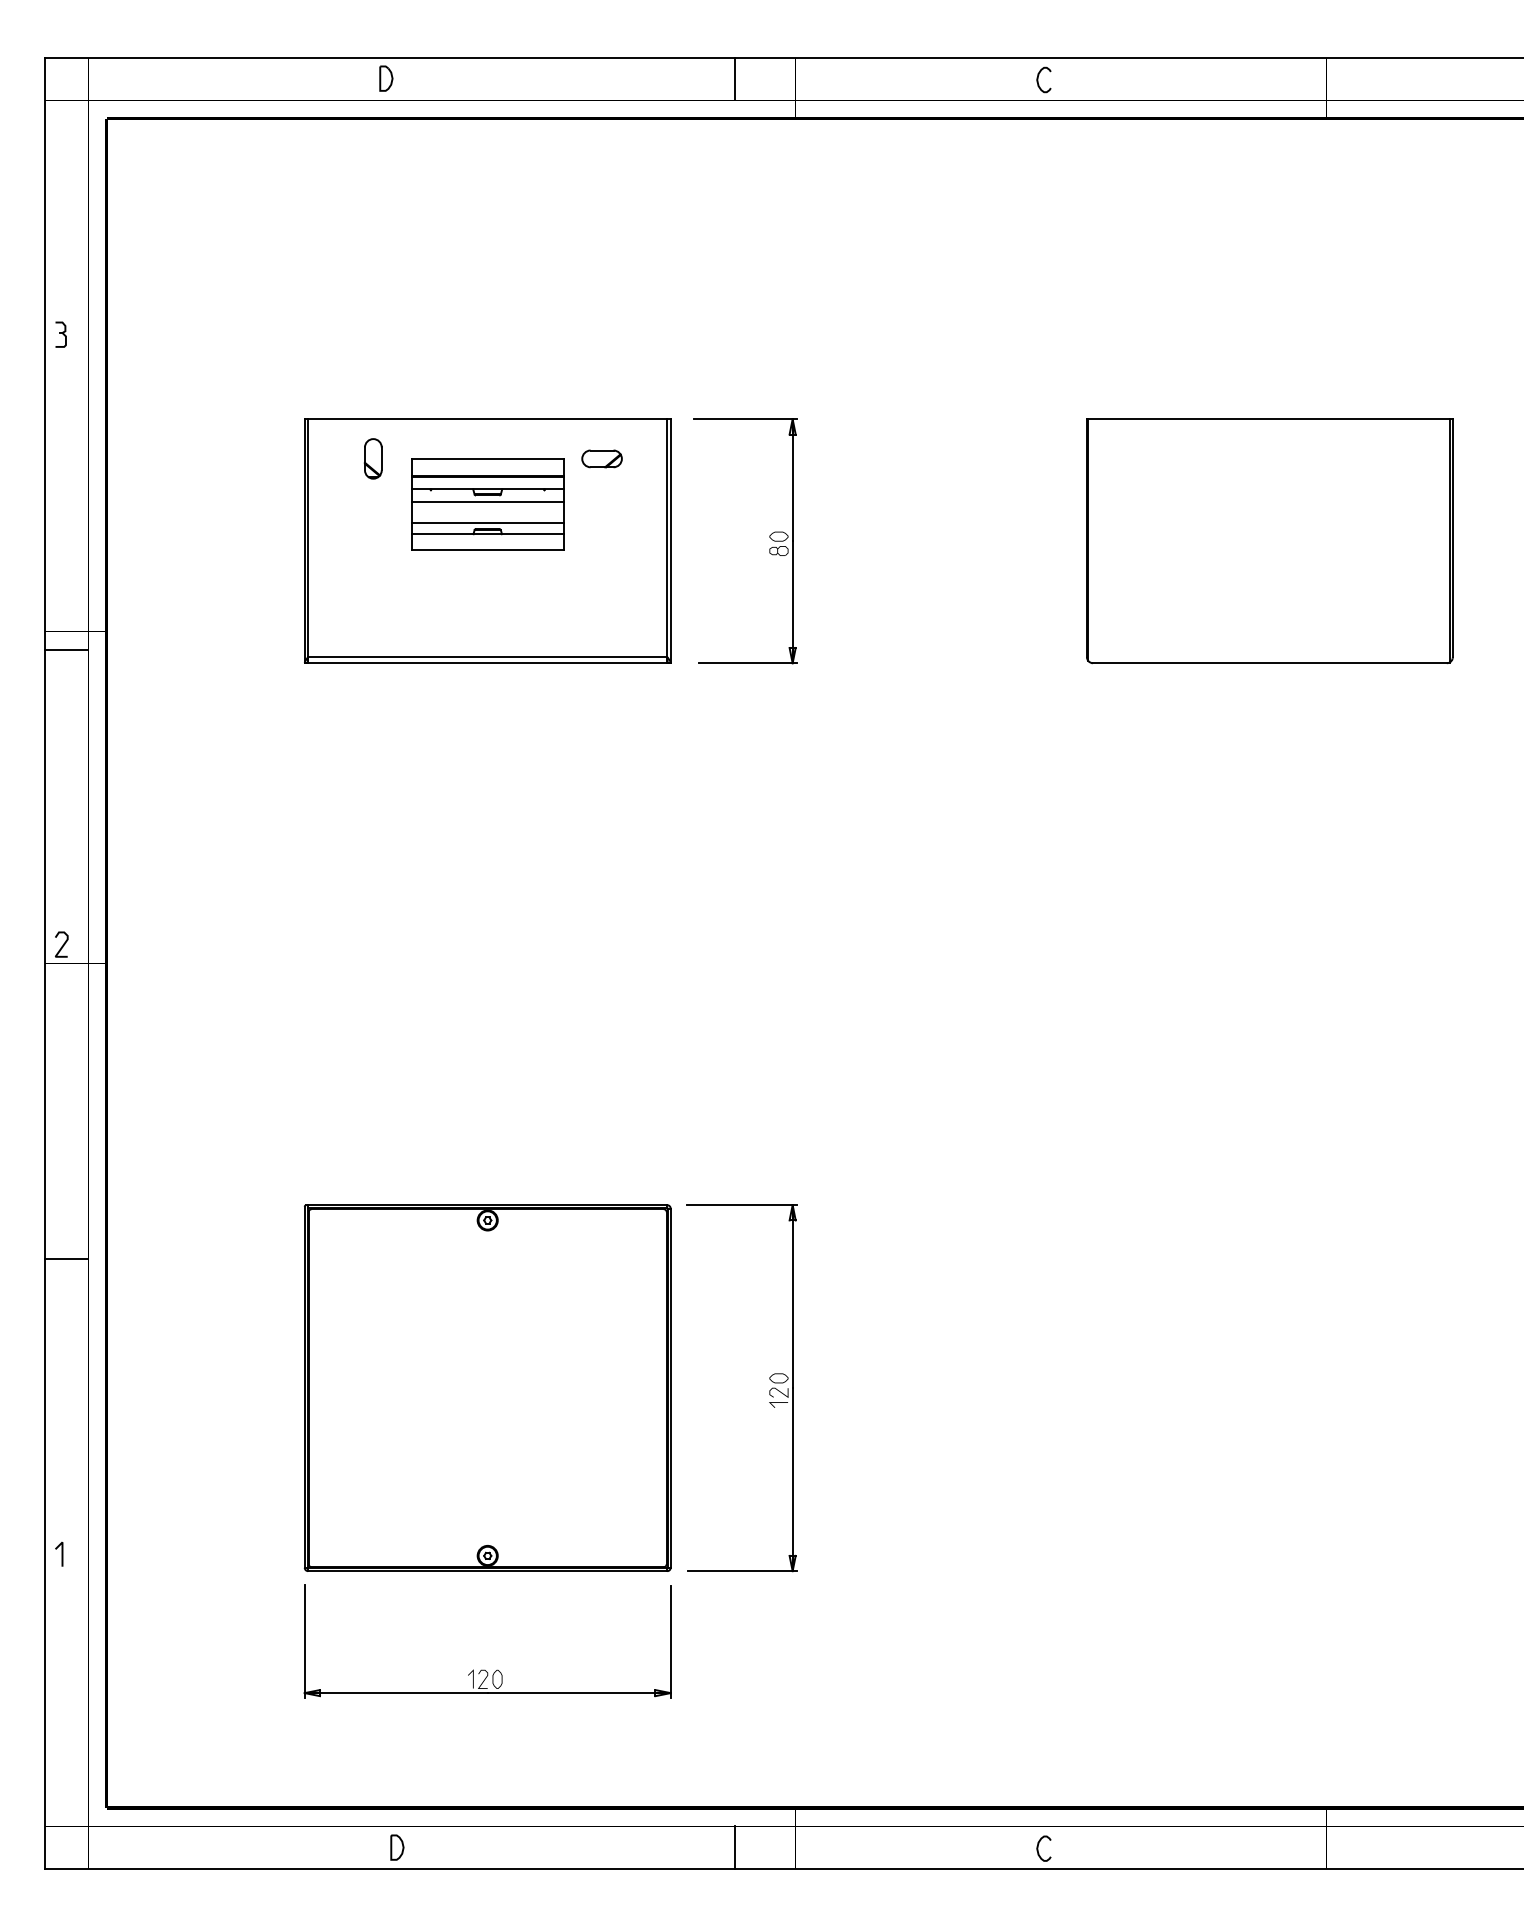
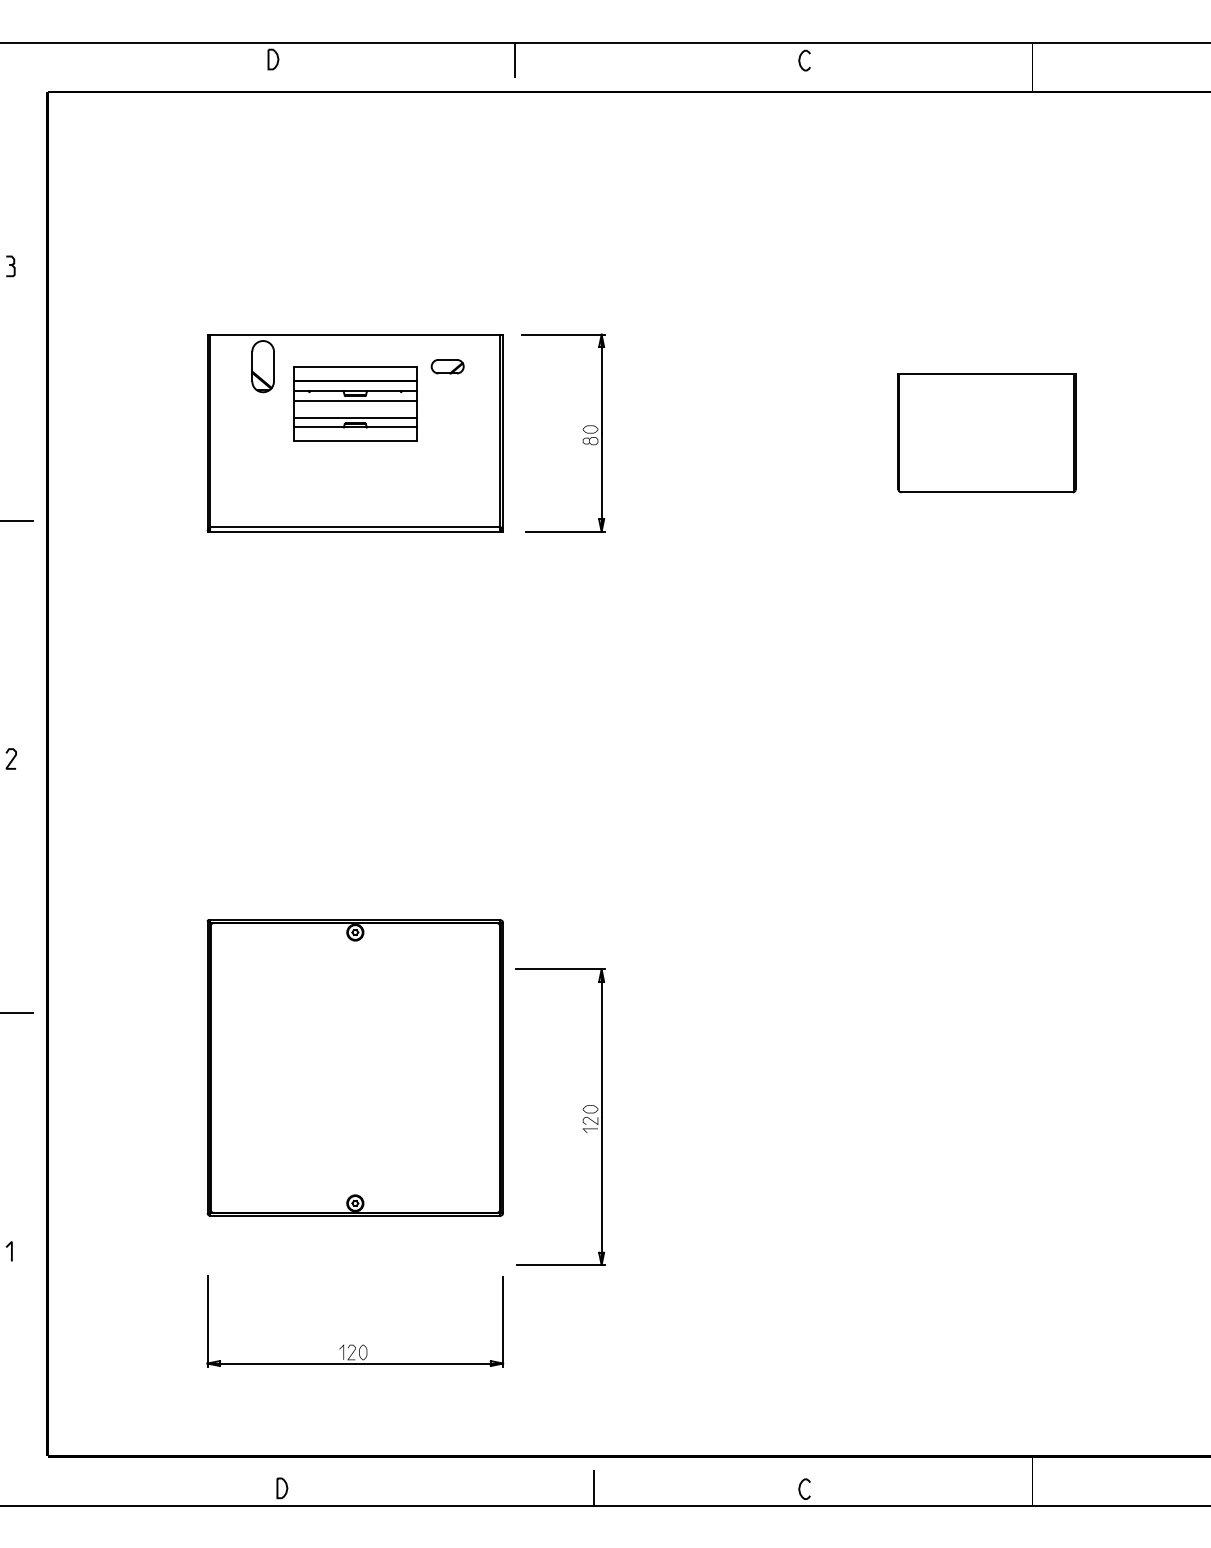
line: (734, 78) -> (515, 59), moved
part: (372, 458) -> (262, 366), size x1.6
part: (1269, 541) -> (986, 433), size x0.6
part: (487, 1387) -> (355, 1067), moved
line: (734, 1847) -> (594, 1488), moved

